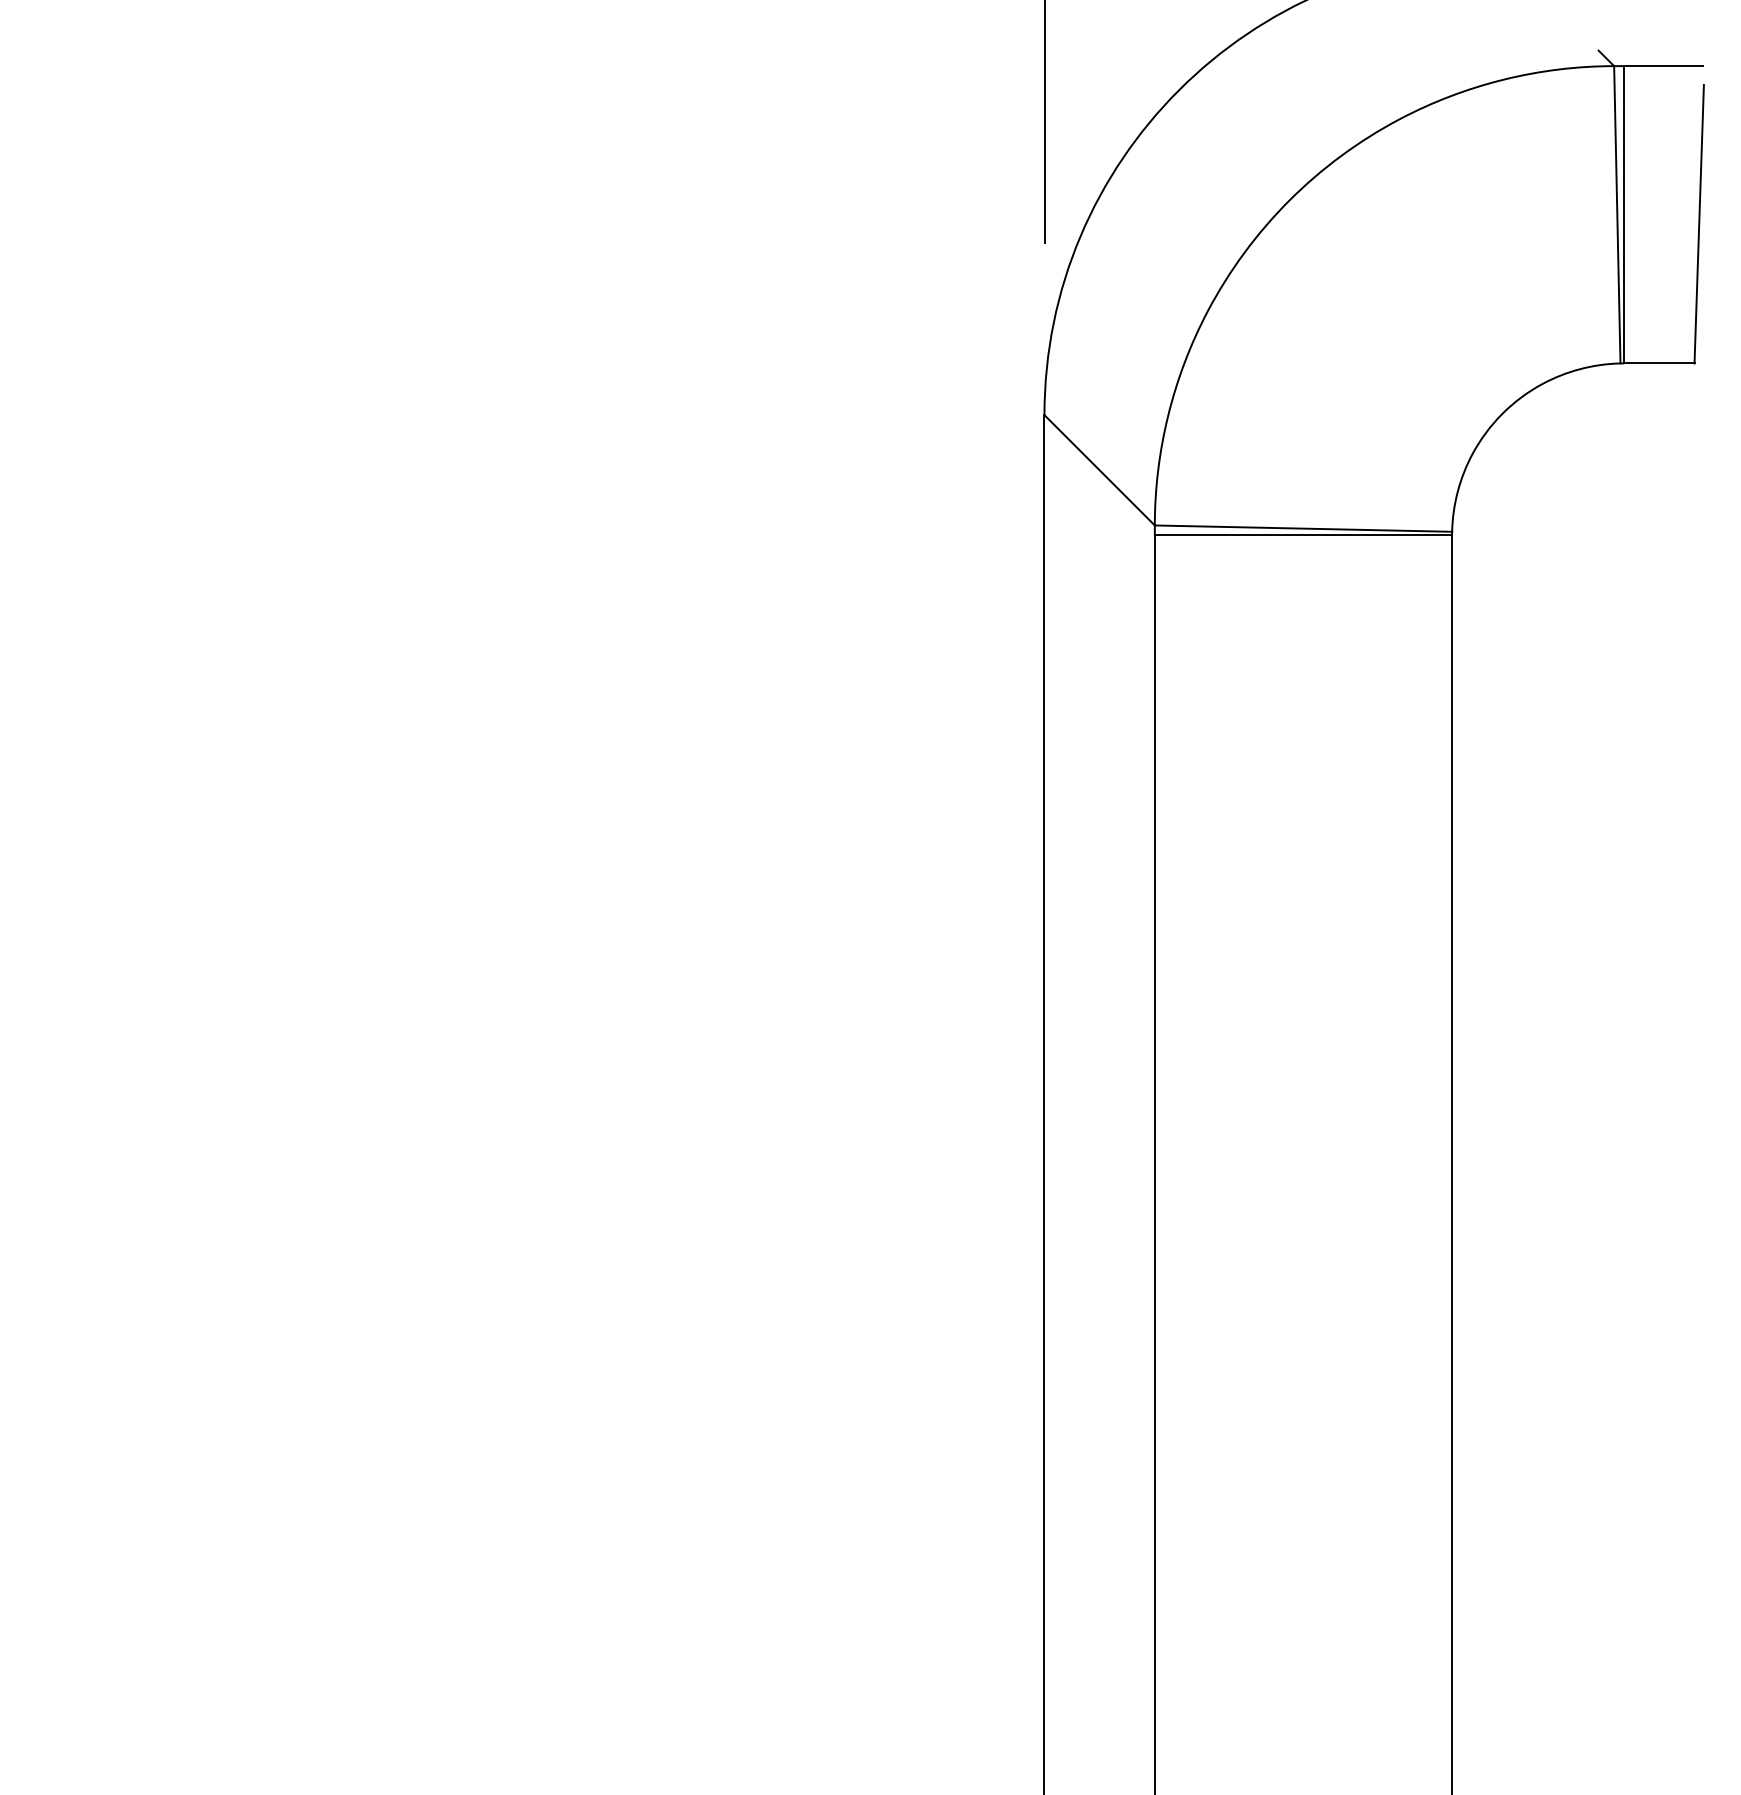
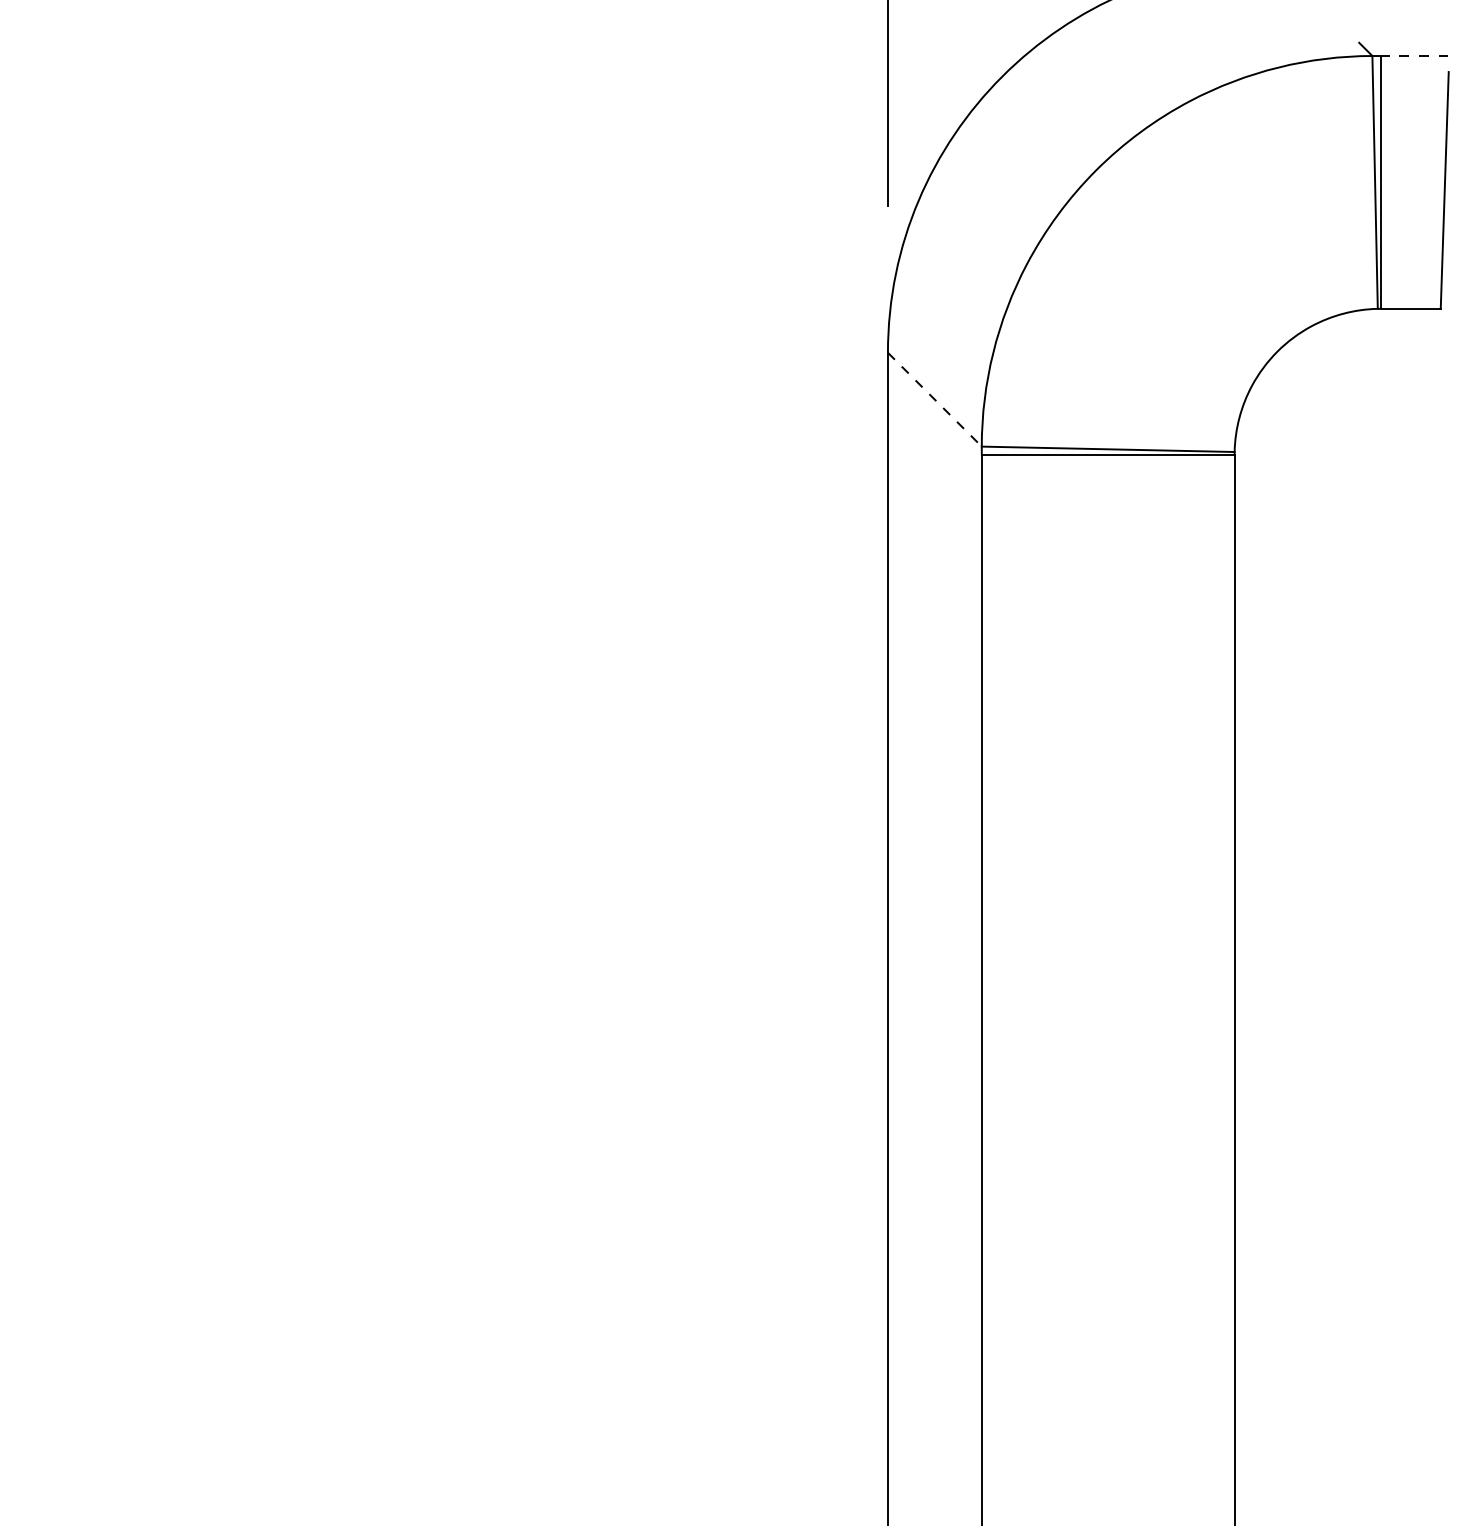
line: (1663, 66) -> (1414, 56), solid -> dashed
line: (1100, 470) -> (935, 399), solid -> dashed

